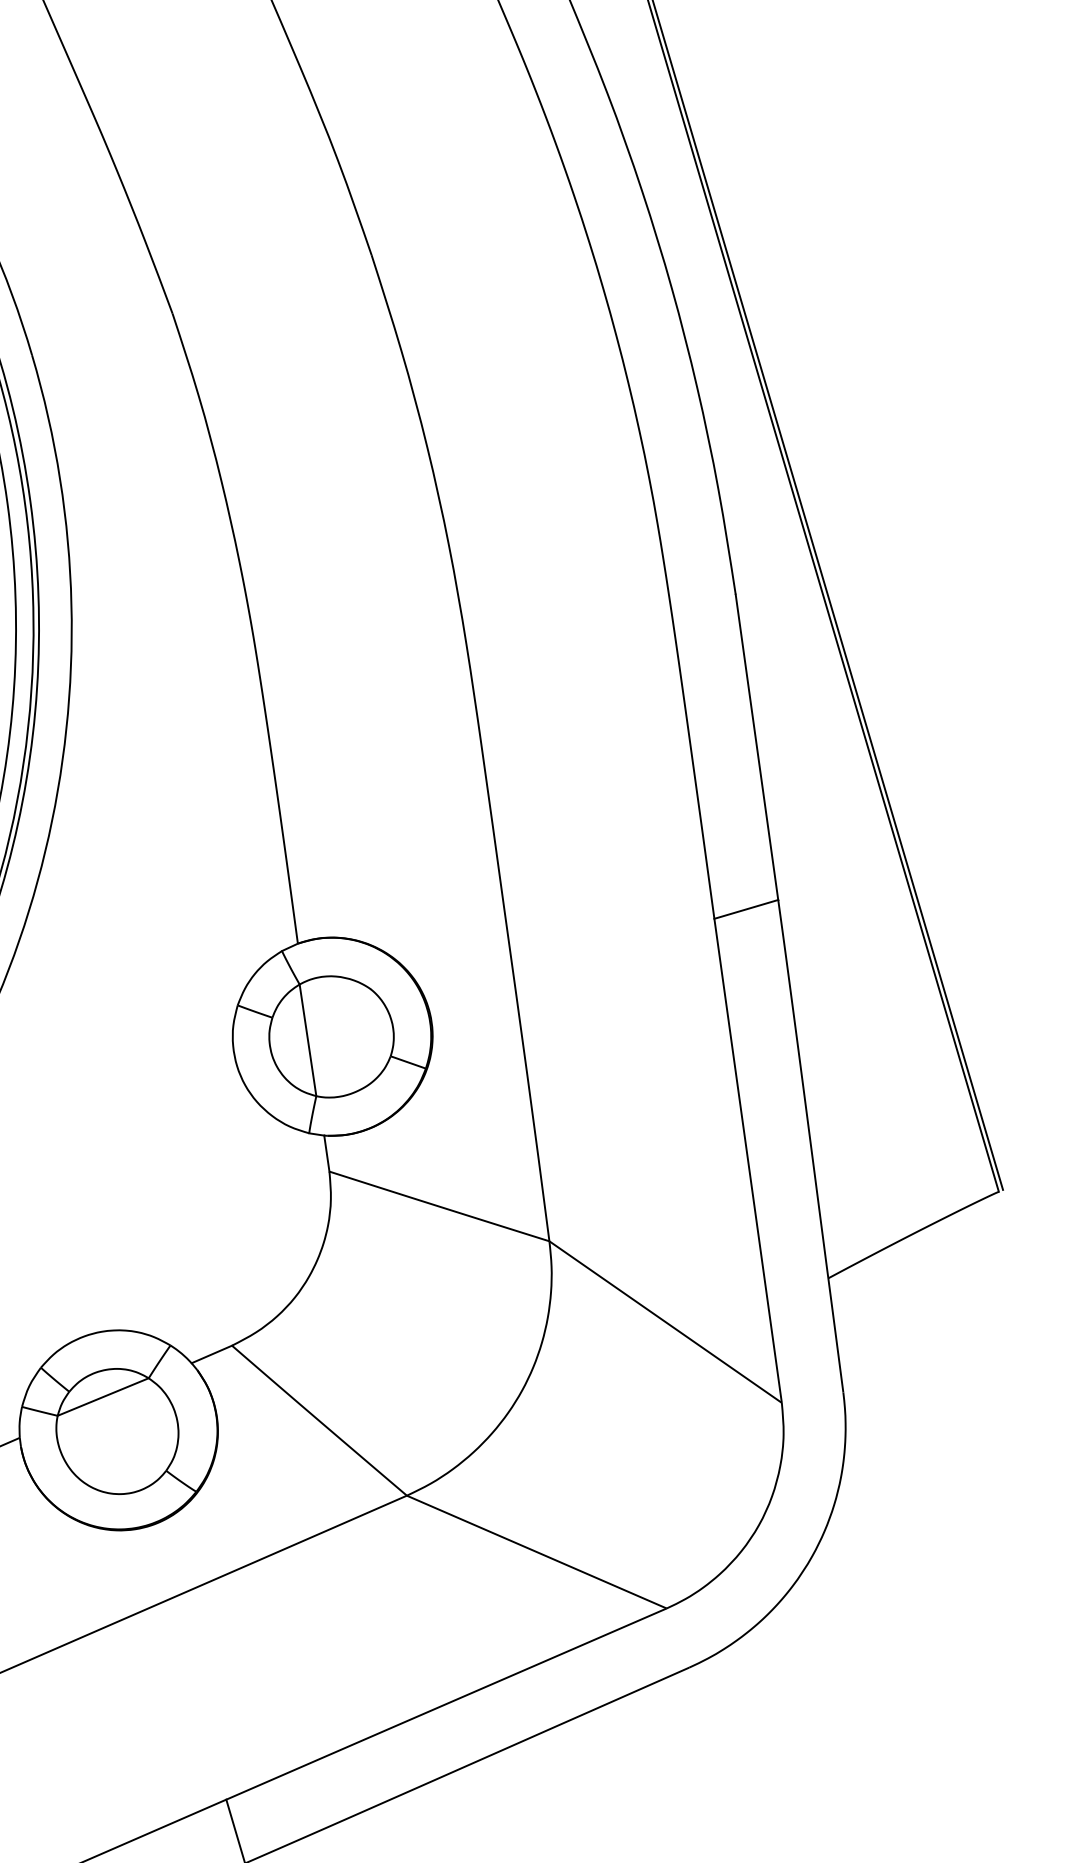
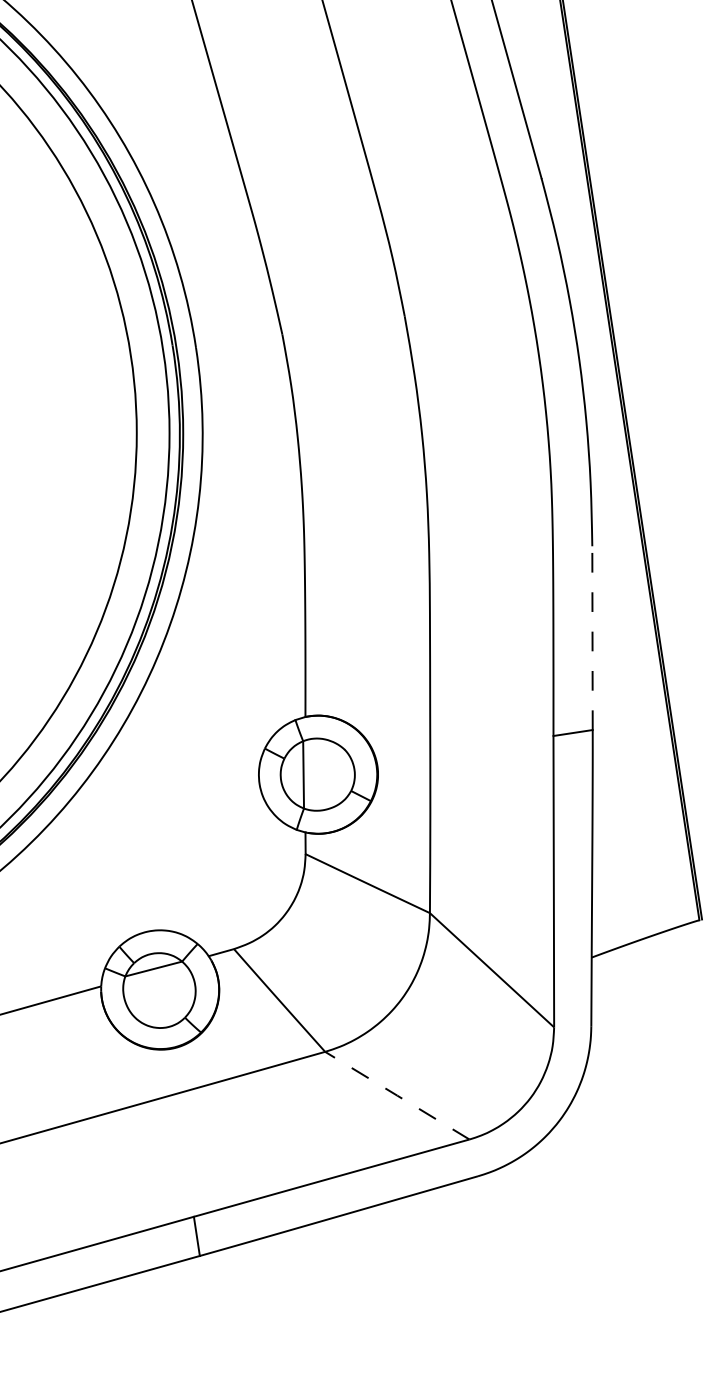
line: (757, 747) -> (592, 638), solid -> dashed
line: (537, 1551) -> (397, 1095), solid -> dashed

